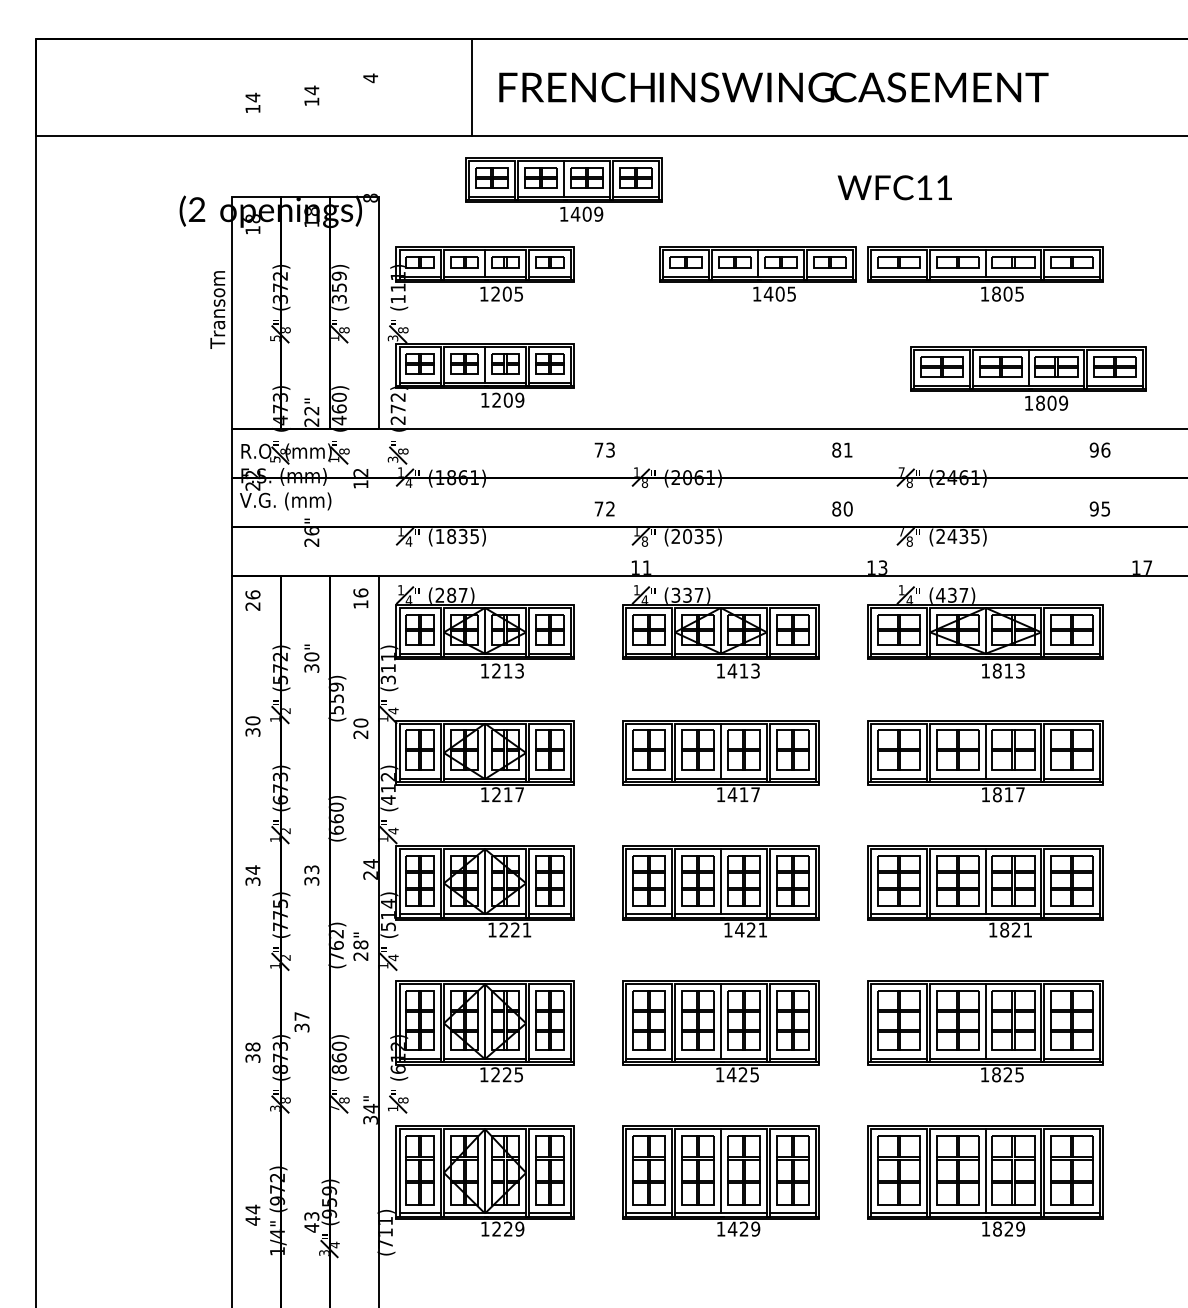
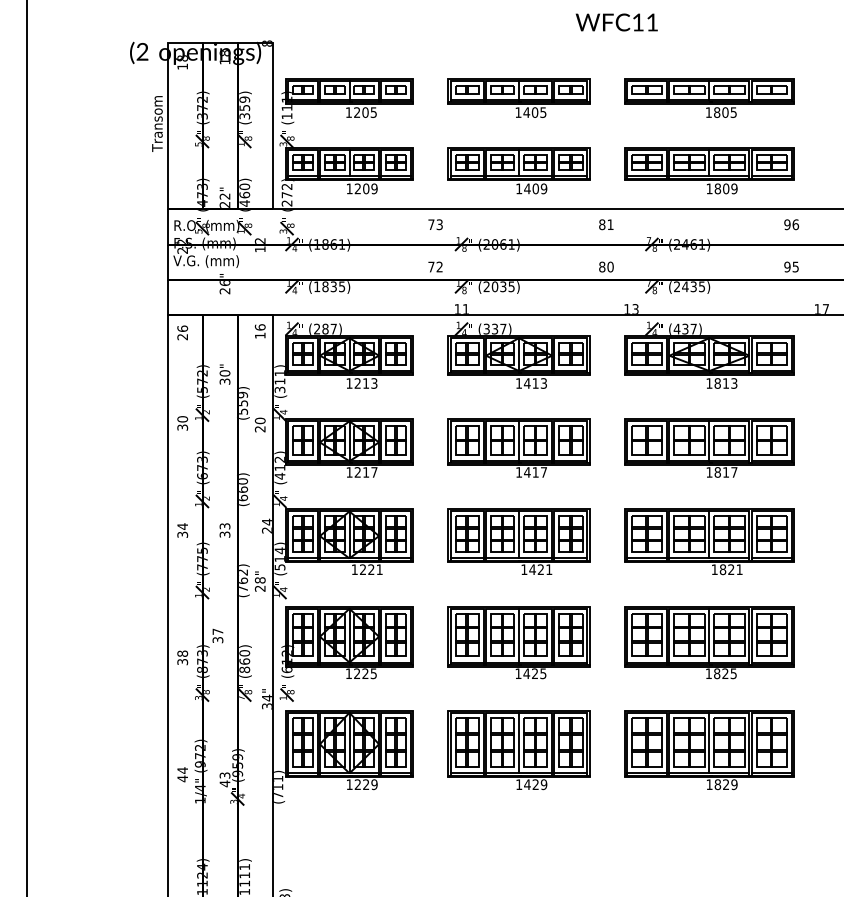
text: (894, 187) -> (616, 22), moved
part: (563, 189) -> (518, 171), moved
part: (757, 273) -> (518, 97), moved
part: (1028, 378) -> (709, 171), moved

